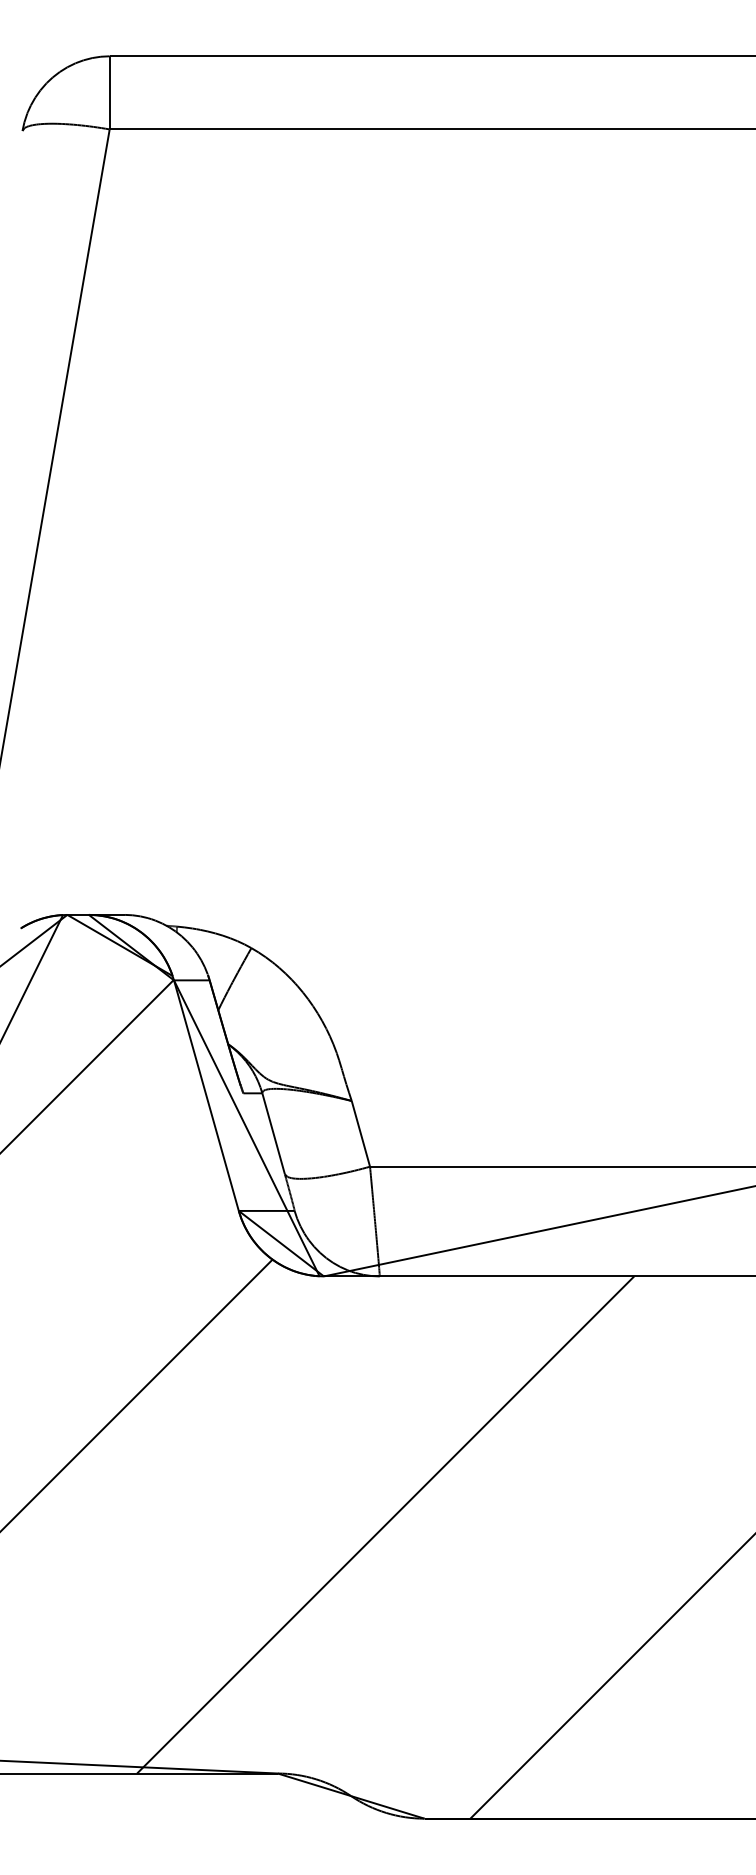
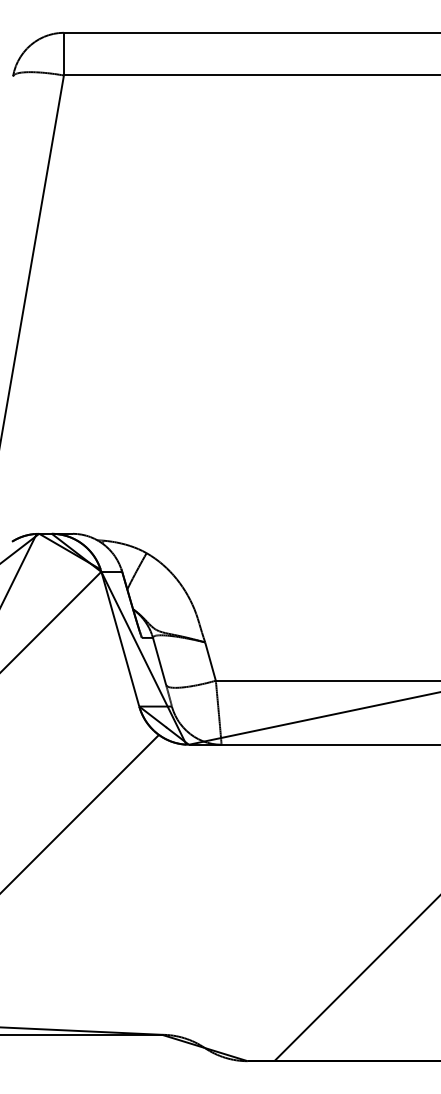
line: (384, 1524) -> (224, 889), removed

